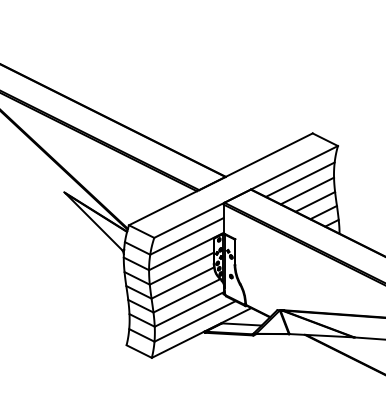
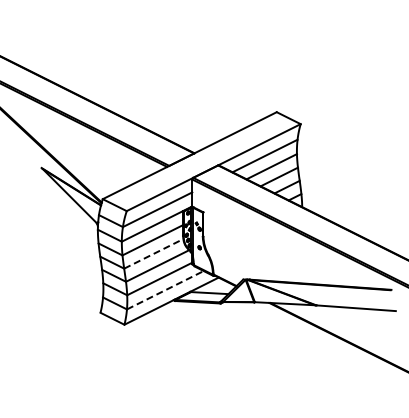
line: (183, 282) -> (154, 253), solid -> dashed
line: (195, 321) -> (165, 290), solid -> dashed

